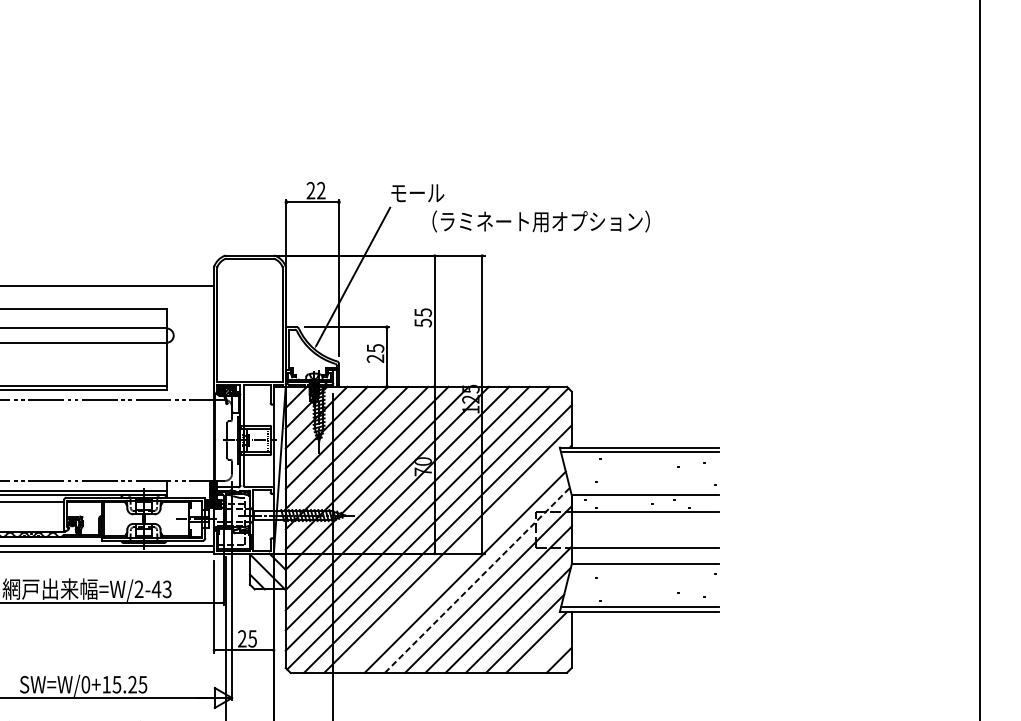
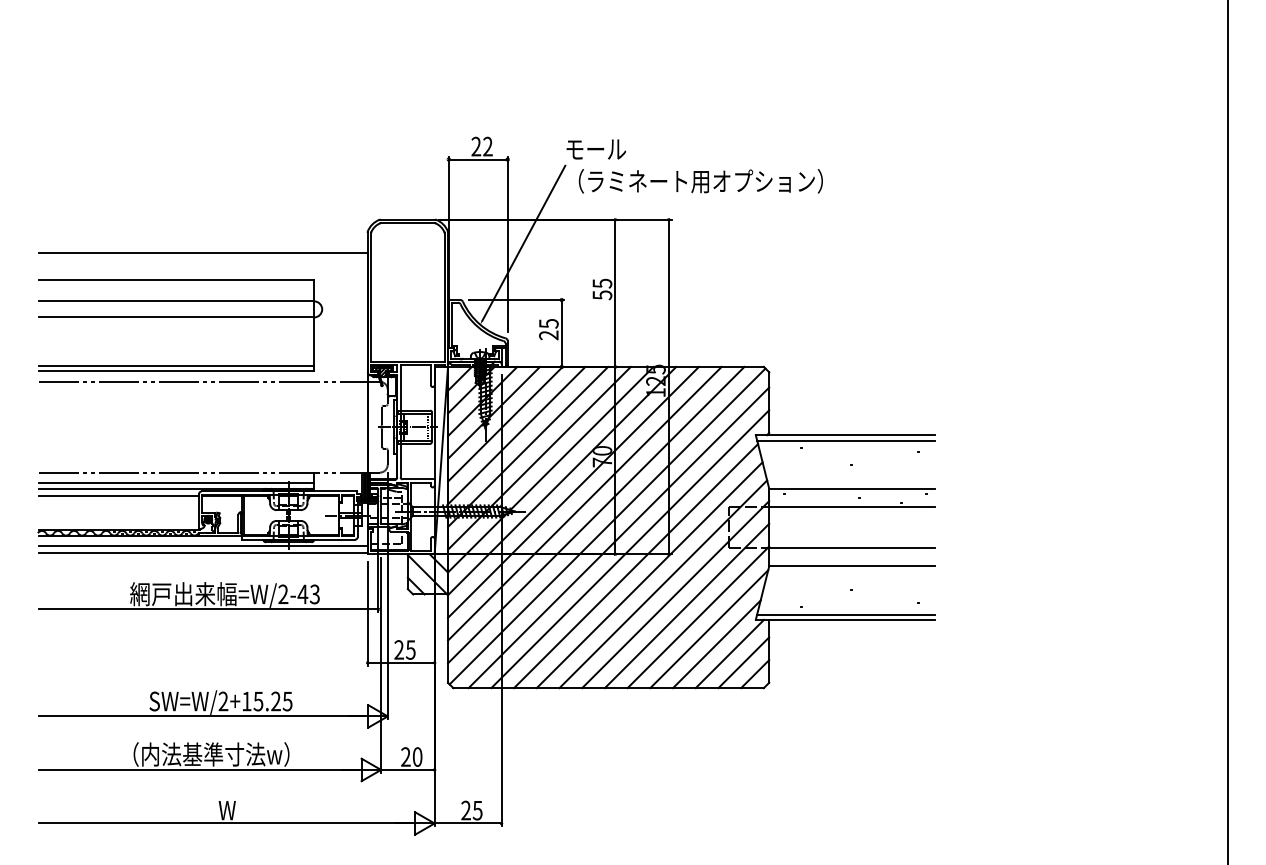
text: (540, 221) -> (700, 181), moved
line: (453, 564) -> (636, 566), added
line: (477, 580) -> (663, 584), dashed -> solid
line: (548, 649) -> (743, 662), added
text: (85, 684) -> (223, 701), SW=W/0+15.25 -> SW=W/2+15.25

